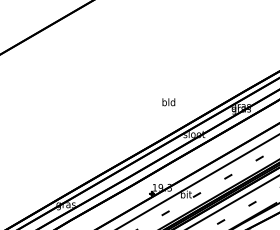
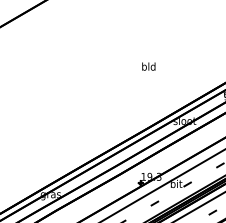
text: (168, 102) -> (148, 66), moved

